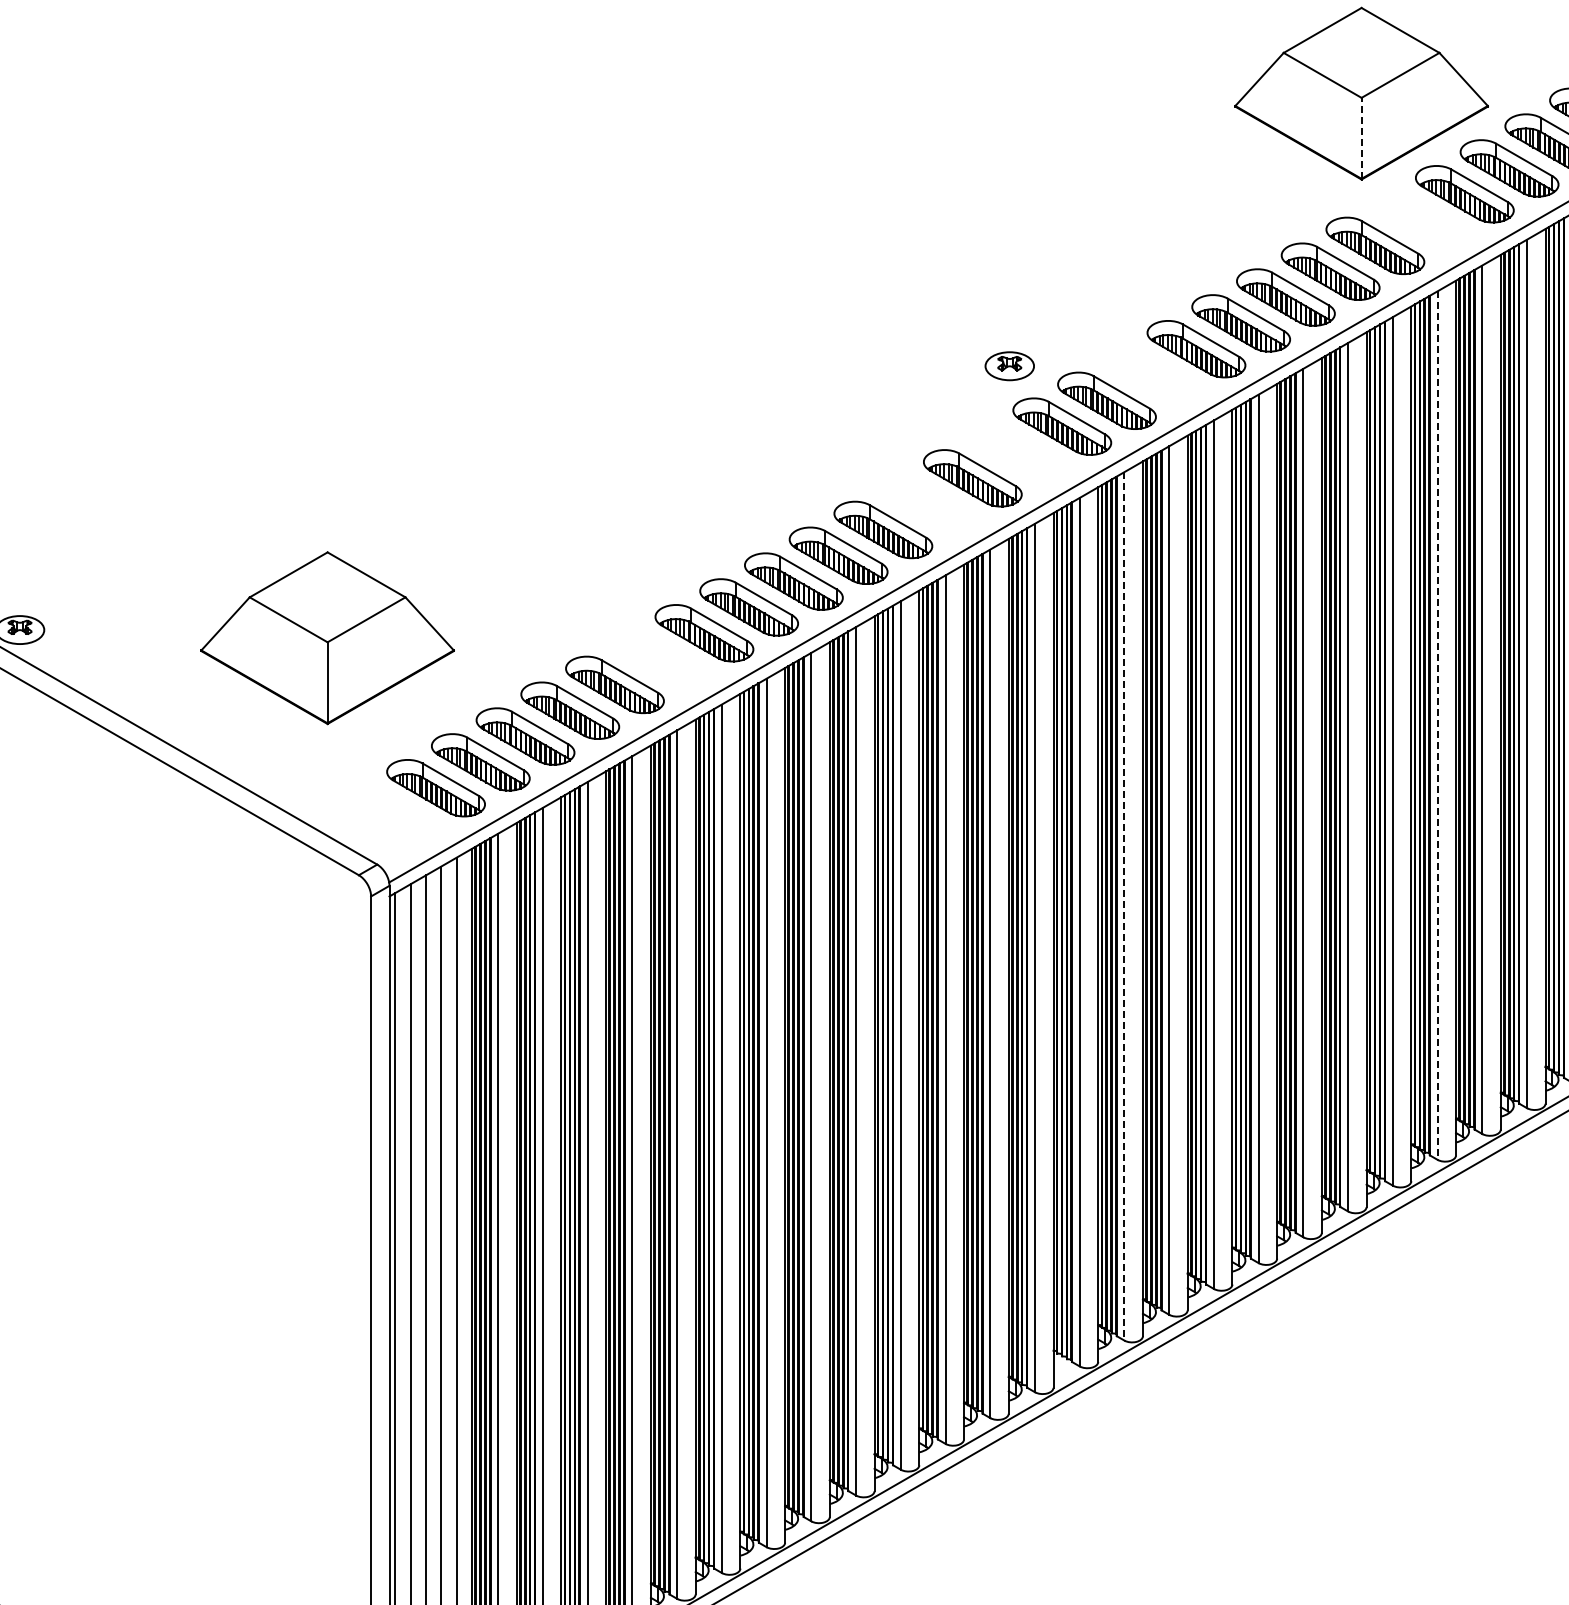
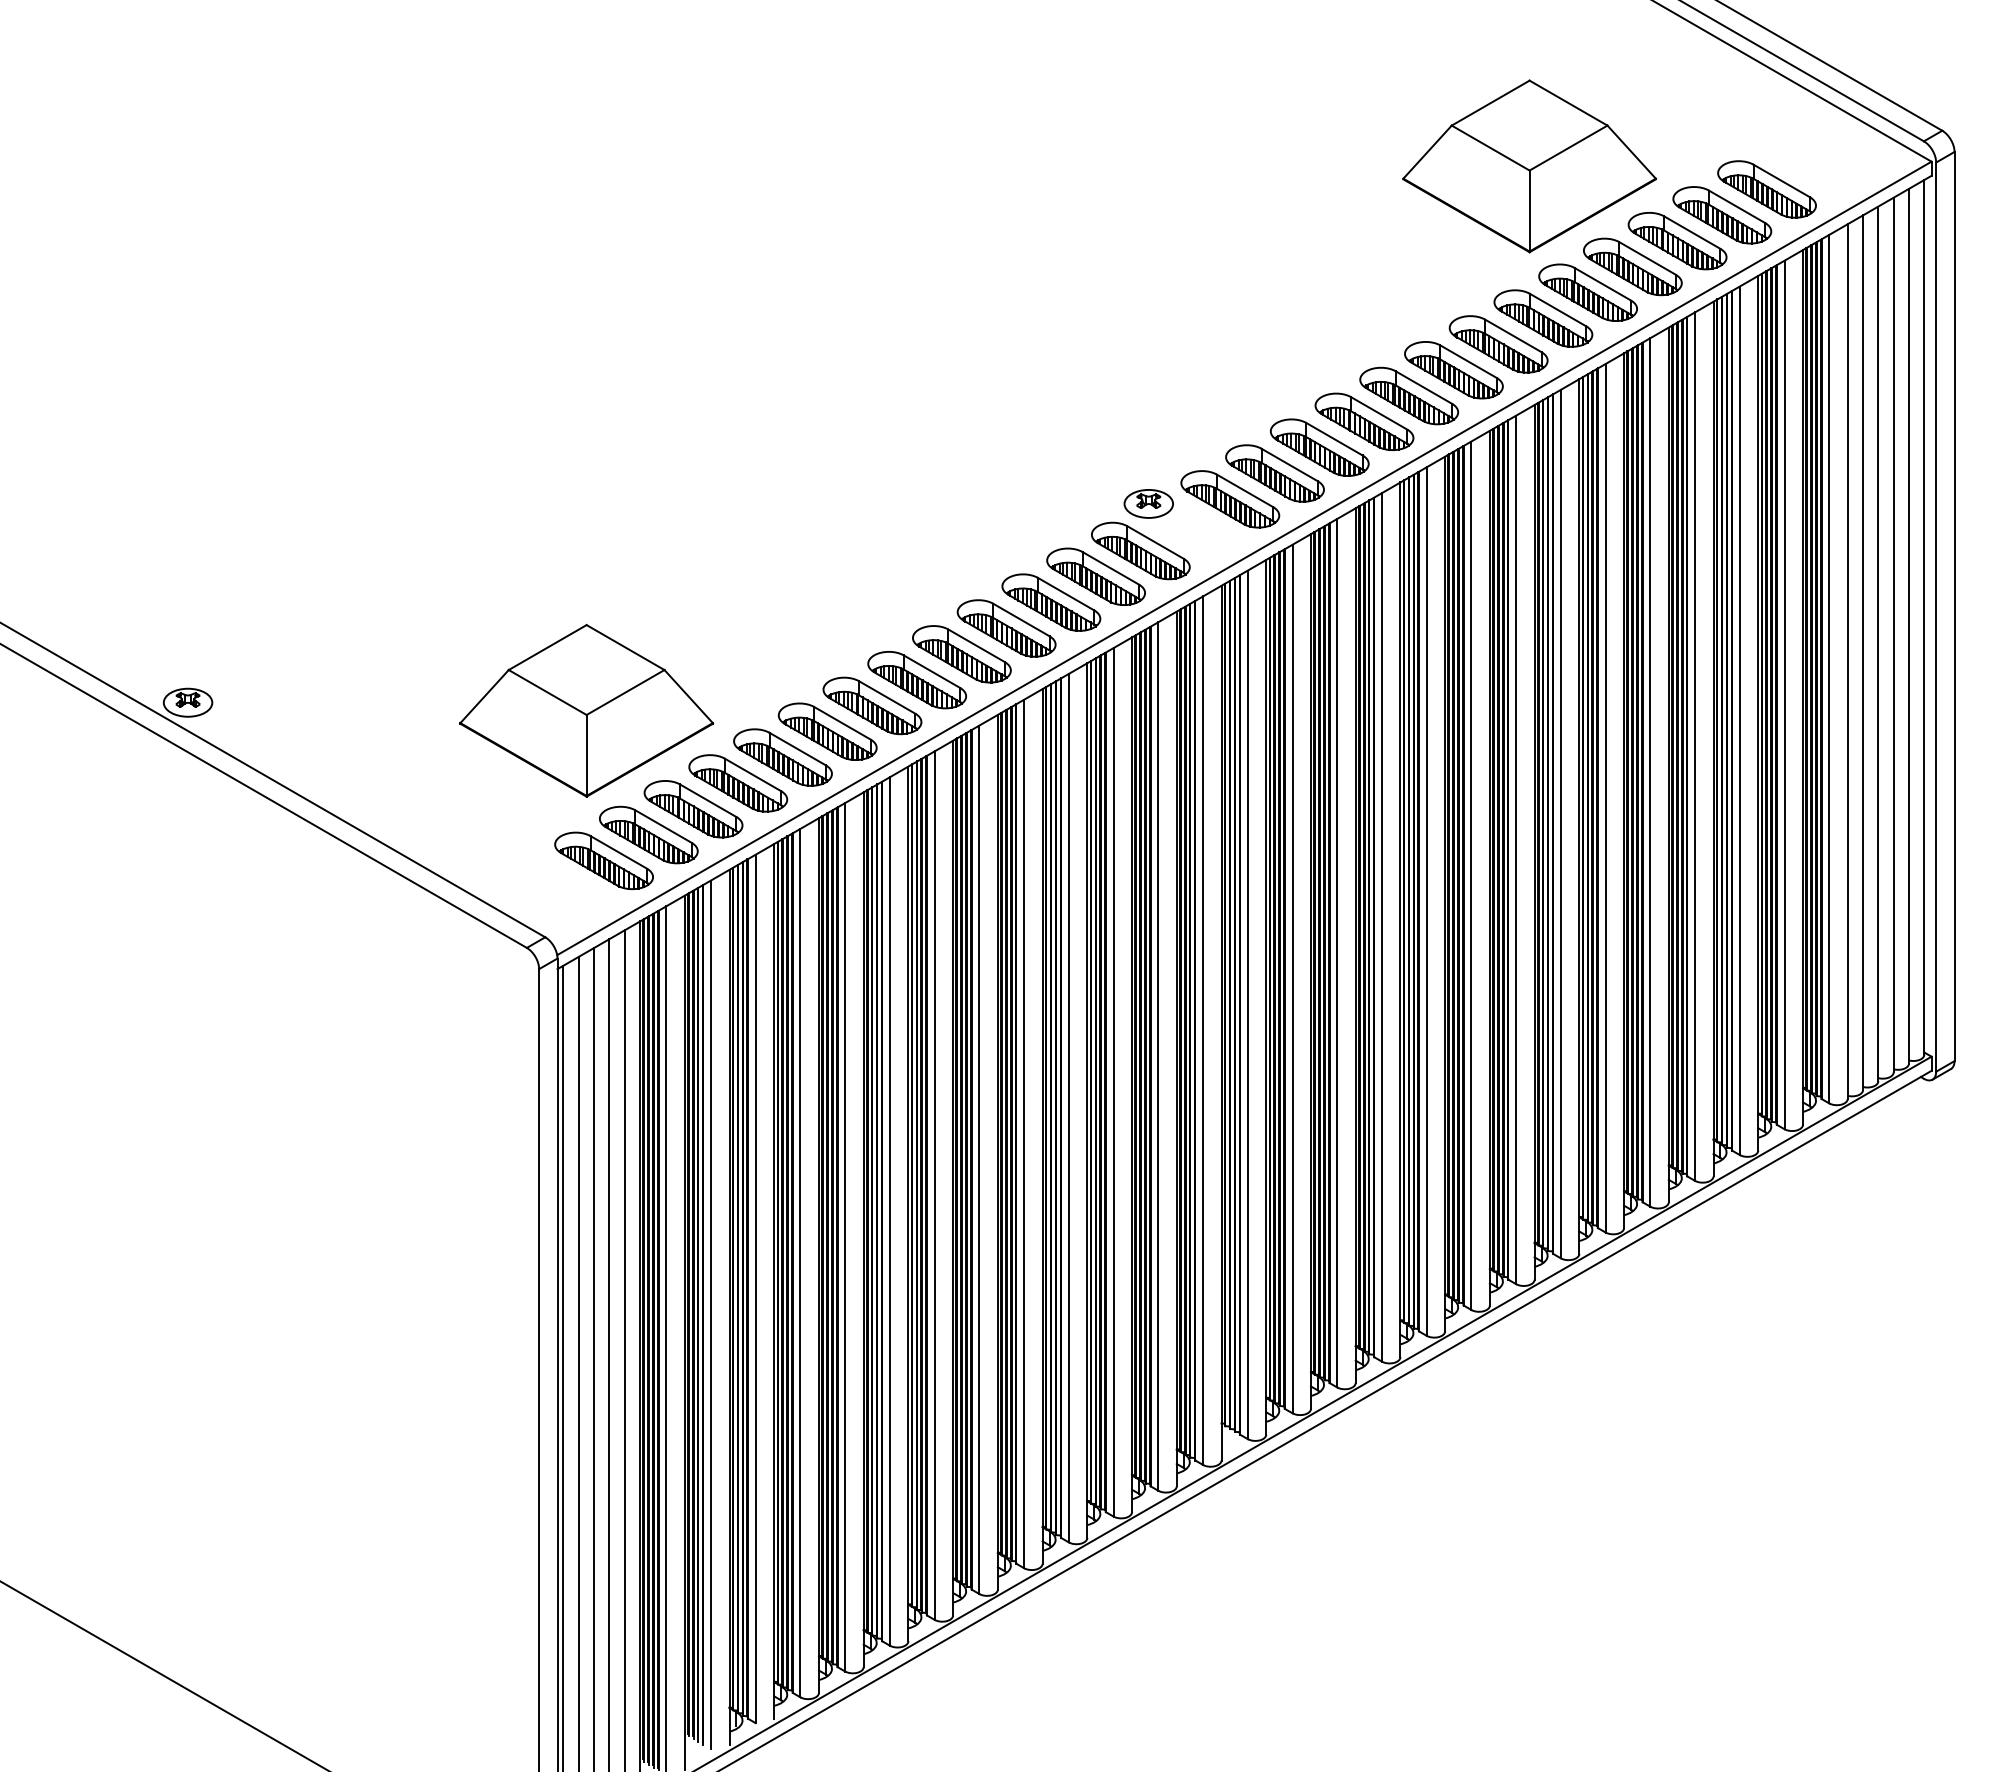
line: (1361, 137) -> (1529, 210), dashed -> solid
part: (1419, 219) -> (1587, 292), added
part: (1009, 365) -> (1148, 503), moved
part: (1151, 374) -> (1319, 447), added
part: (927, 503) -> (1095, 576), added
part: (327, 637) -> (586, 710), moved
part: (659, 658) -> (827, 731), added
line: (1437, 725) -> (1605, 798), dashed -> solid
line: (1124, 906) -> (1292, 979), dashed -> solid

